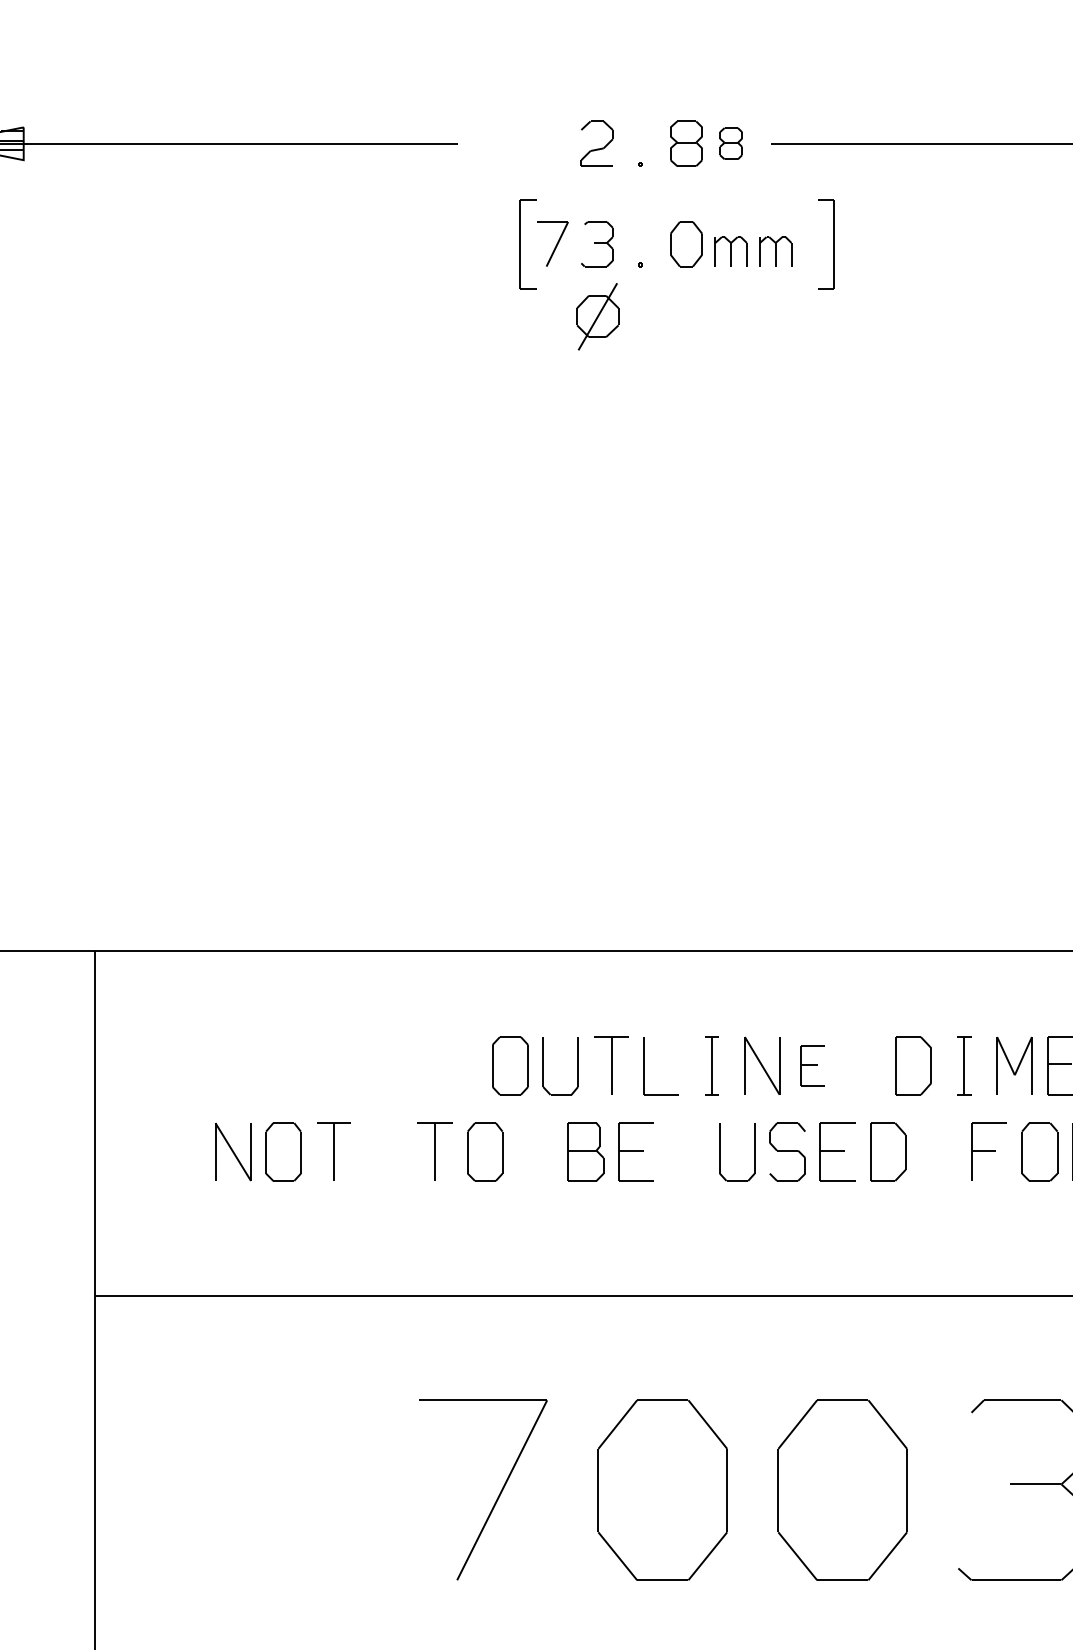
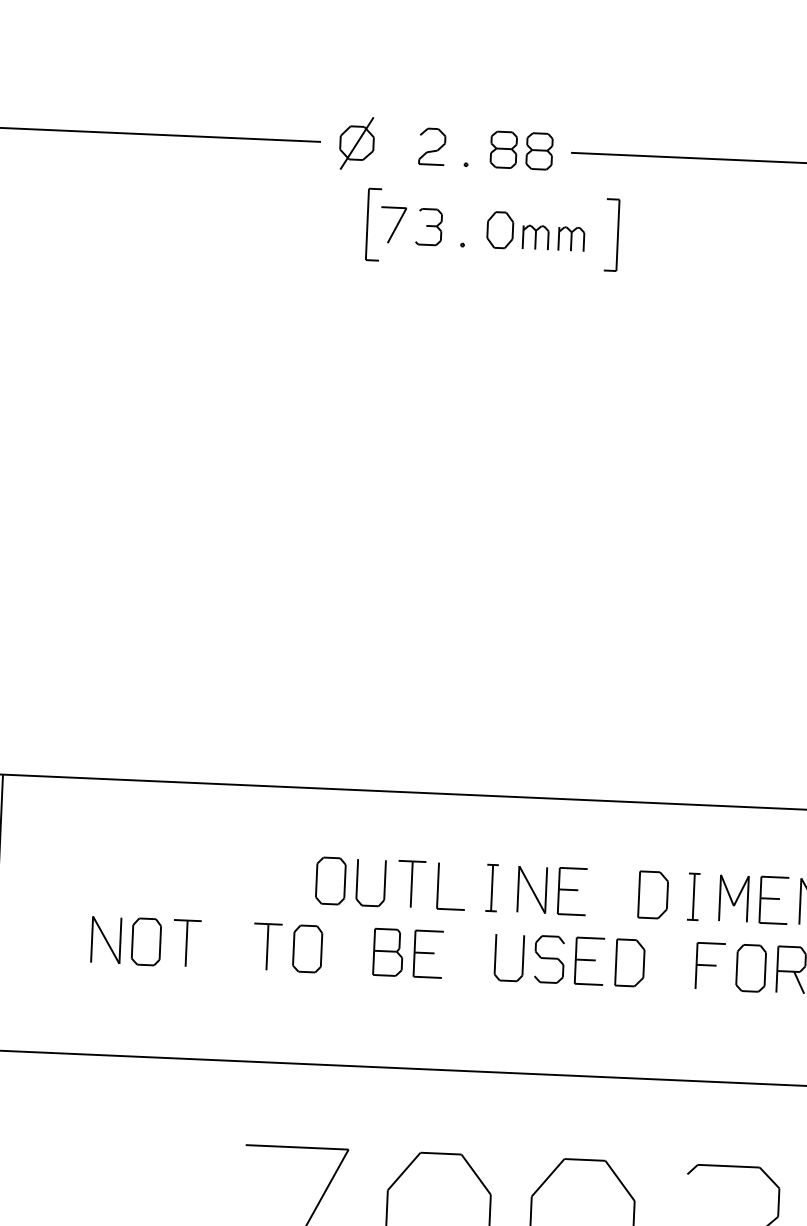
part: (730, 143) -> (539, 151), size x1.43
part: (597, 316) -> (356, 143), moved
part: (812, 1065) -> (572, 891), size x1.43

